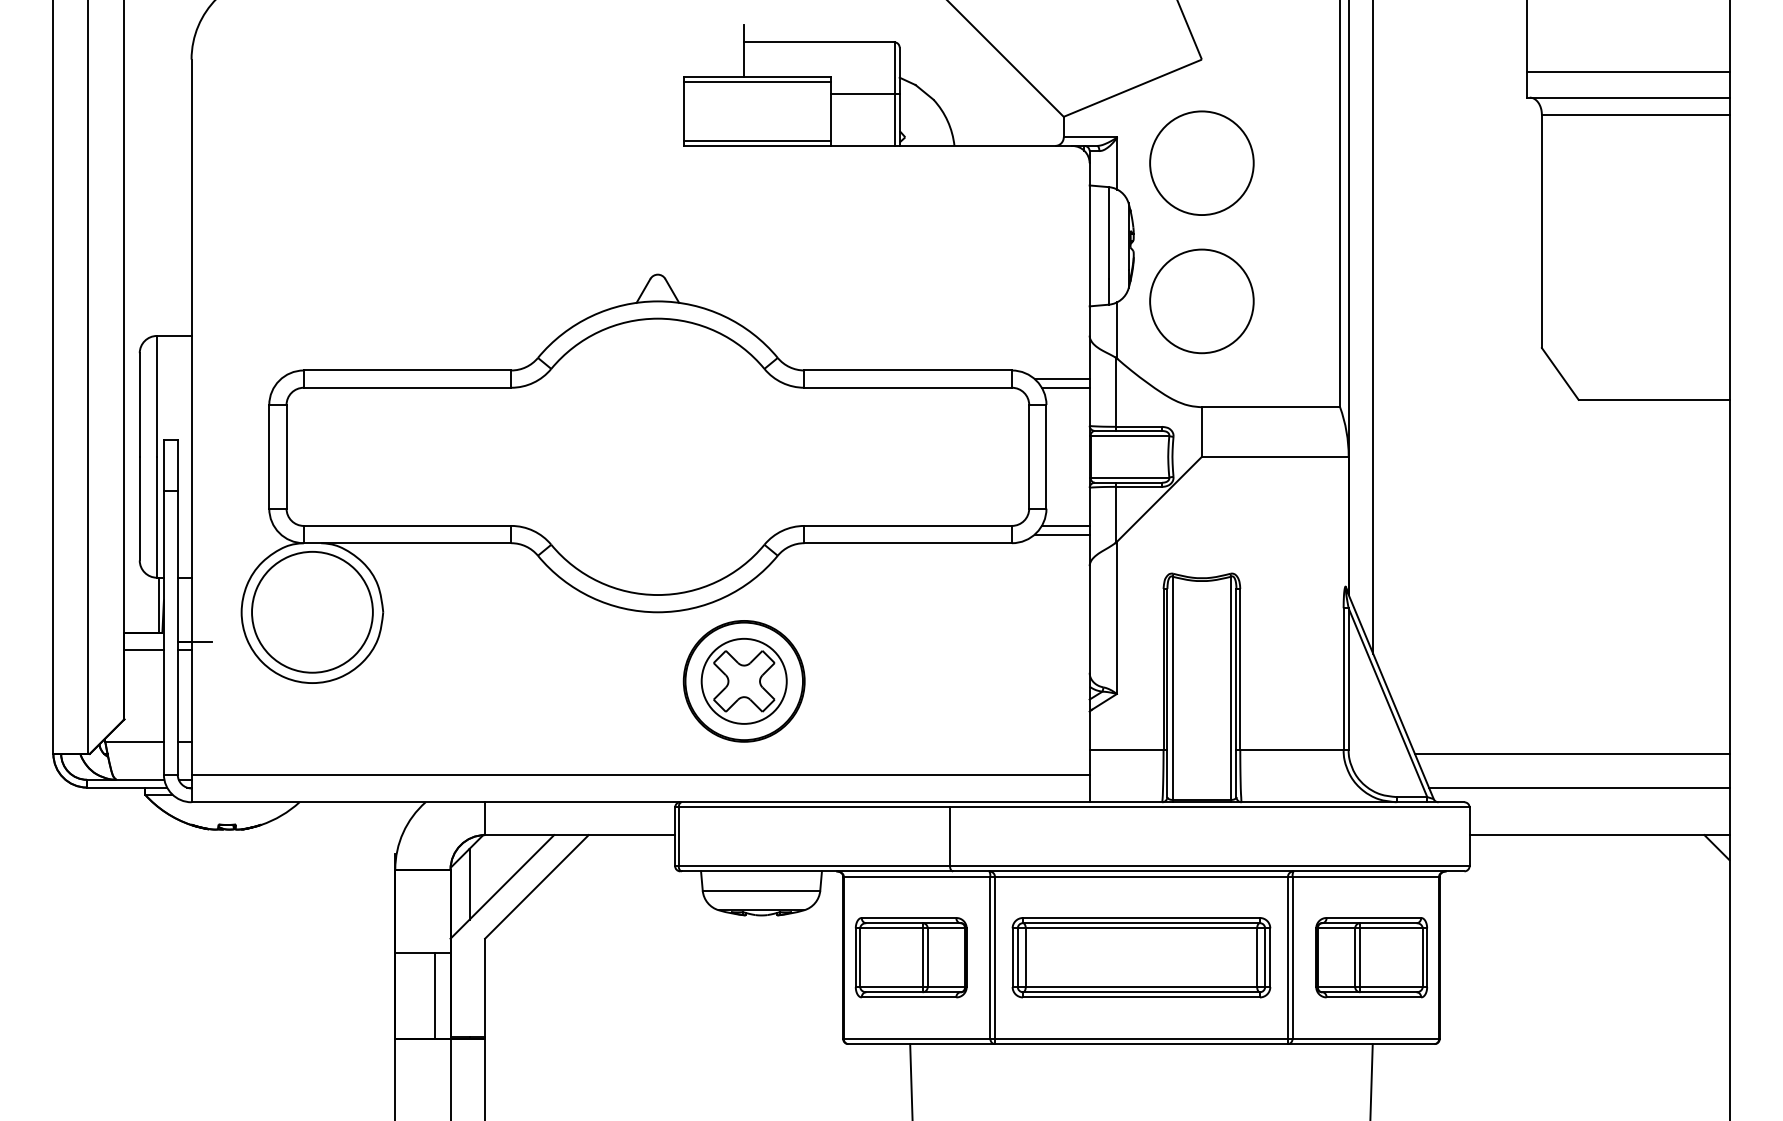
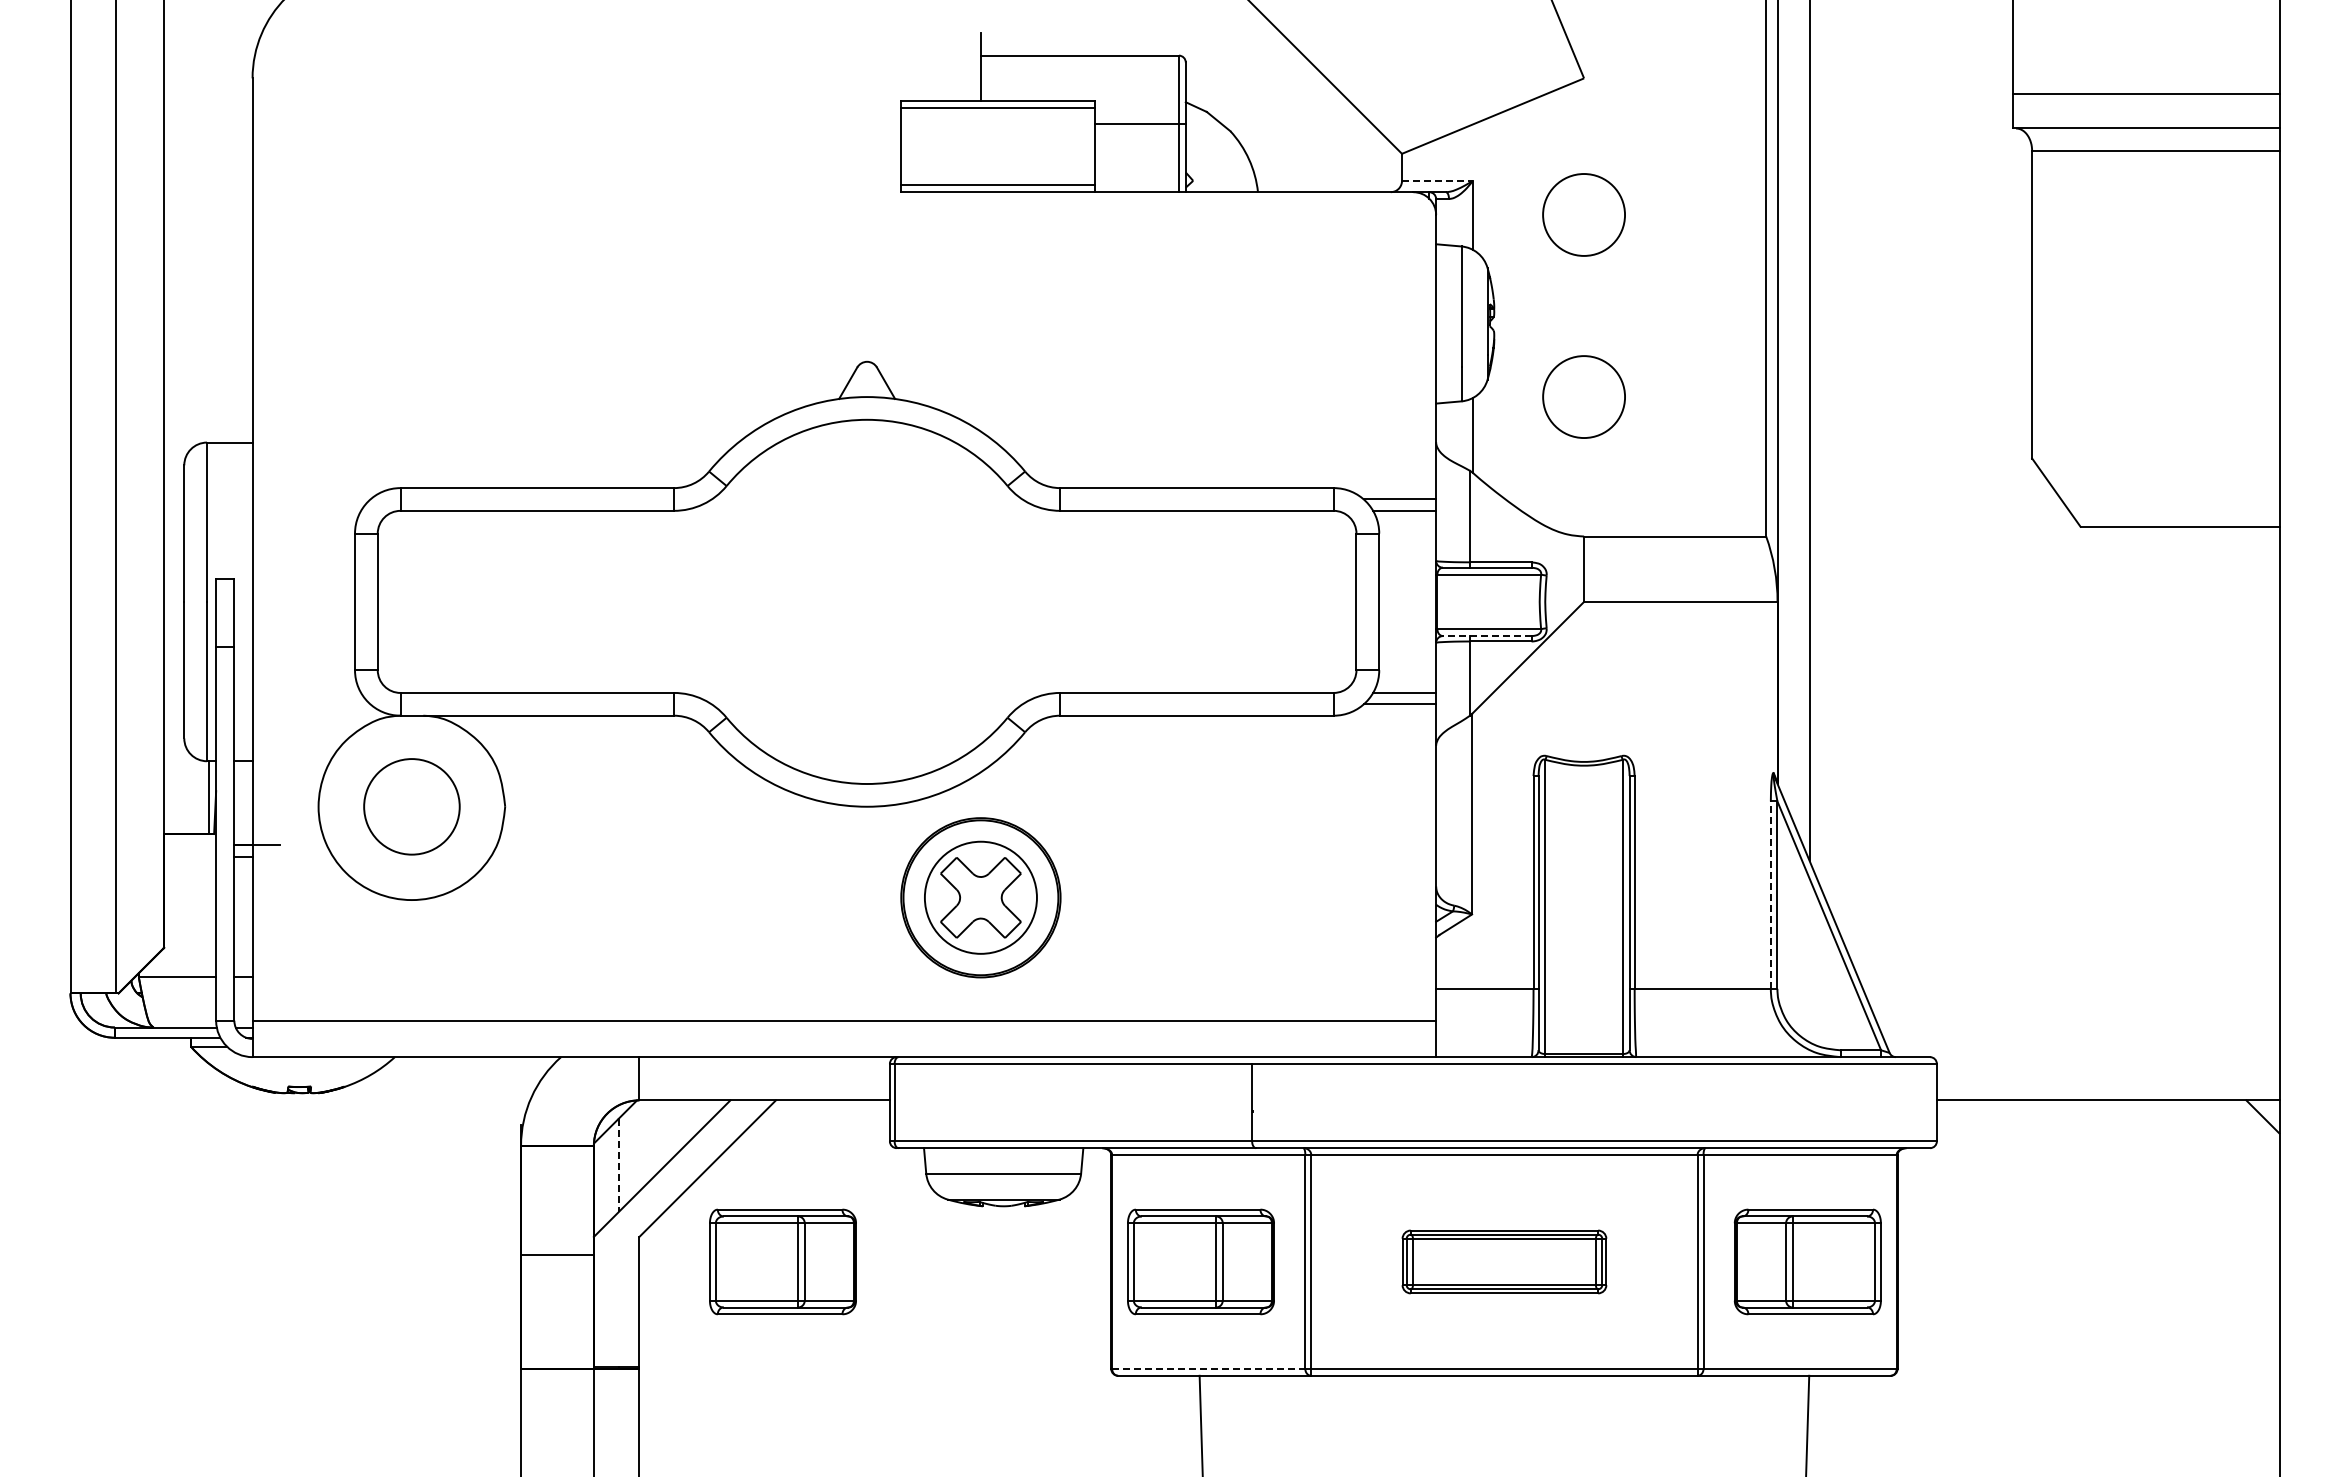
line: (1090, 137) -> (1437, 180), solid -> dashed
circle: (1201, 162) -> (1583, 214), size x0.6
circle: (1201, 300) -> (1583, 396), size x0.6
line: (1127, 483) -> (1486, 636), solid -> dashed
part: (312, 612) -> (411, 806), size x0.6
line: (144, 650) -> (190, 856), removed
line: (1343, 679) -> (1770, 895), solid -> dashed
line: (1571, 753) -> (2071, 993), removed
line: (1579, 788) -> (2081, 1038), removed
line: (469, 884) -> (618, 1165), solid -> dashed
part: (593, 957) -> (782, 1261), added
part: (1141, 957) -> (1504, 1261), size x0.6
line: (435, 995) -> (573, 1311), removed
line: (916, 1038) -> (1208, 1368), solid -> dashed

